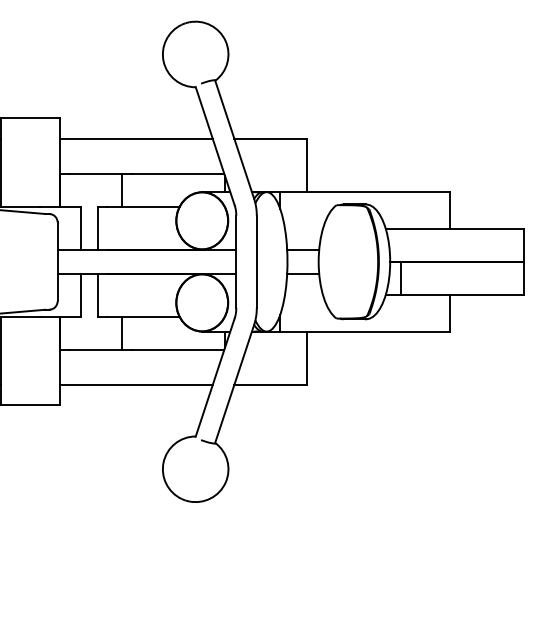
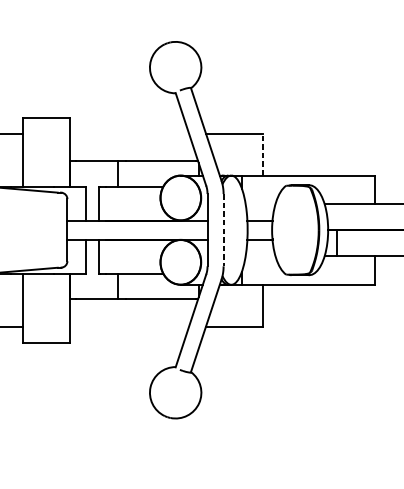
line: (136, 138) -> (129, 133), removed
line: (307, 165) -> (263, 154), solid -> dashed
line: (256, 262) -> (223, 230), solid -> dashed
line: (136, 384) -> (129, 326), removed

